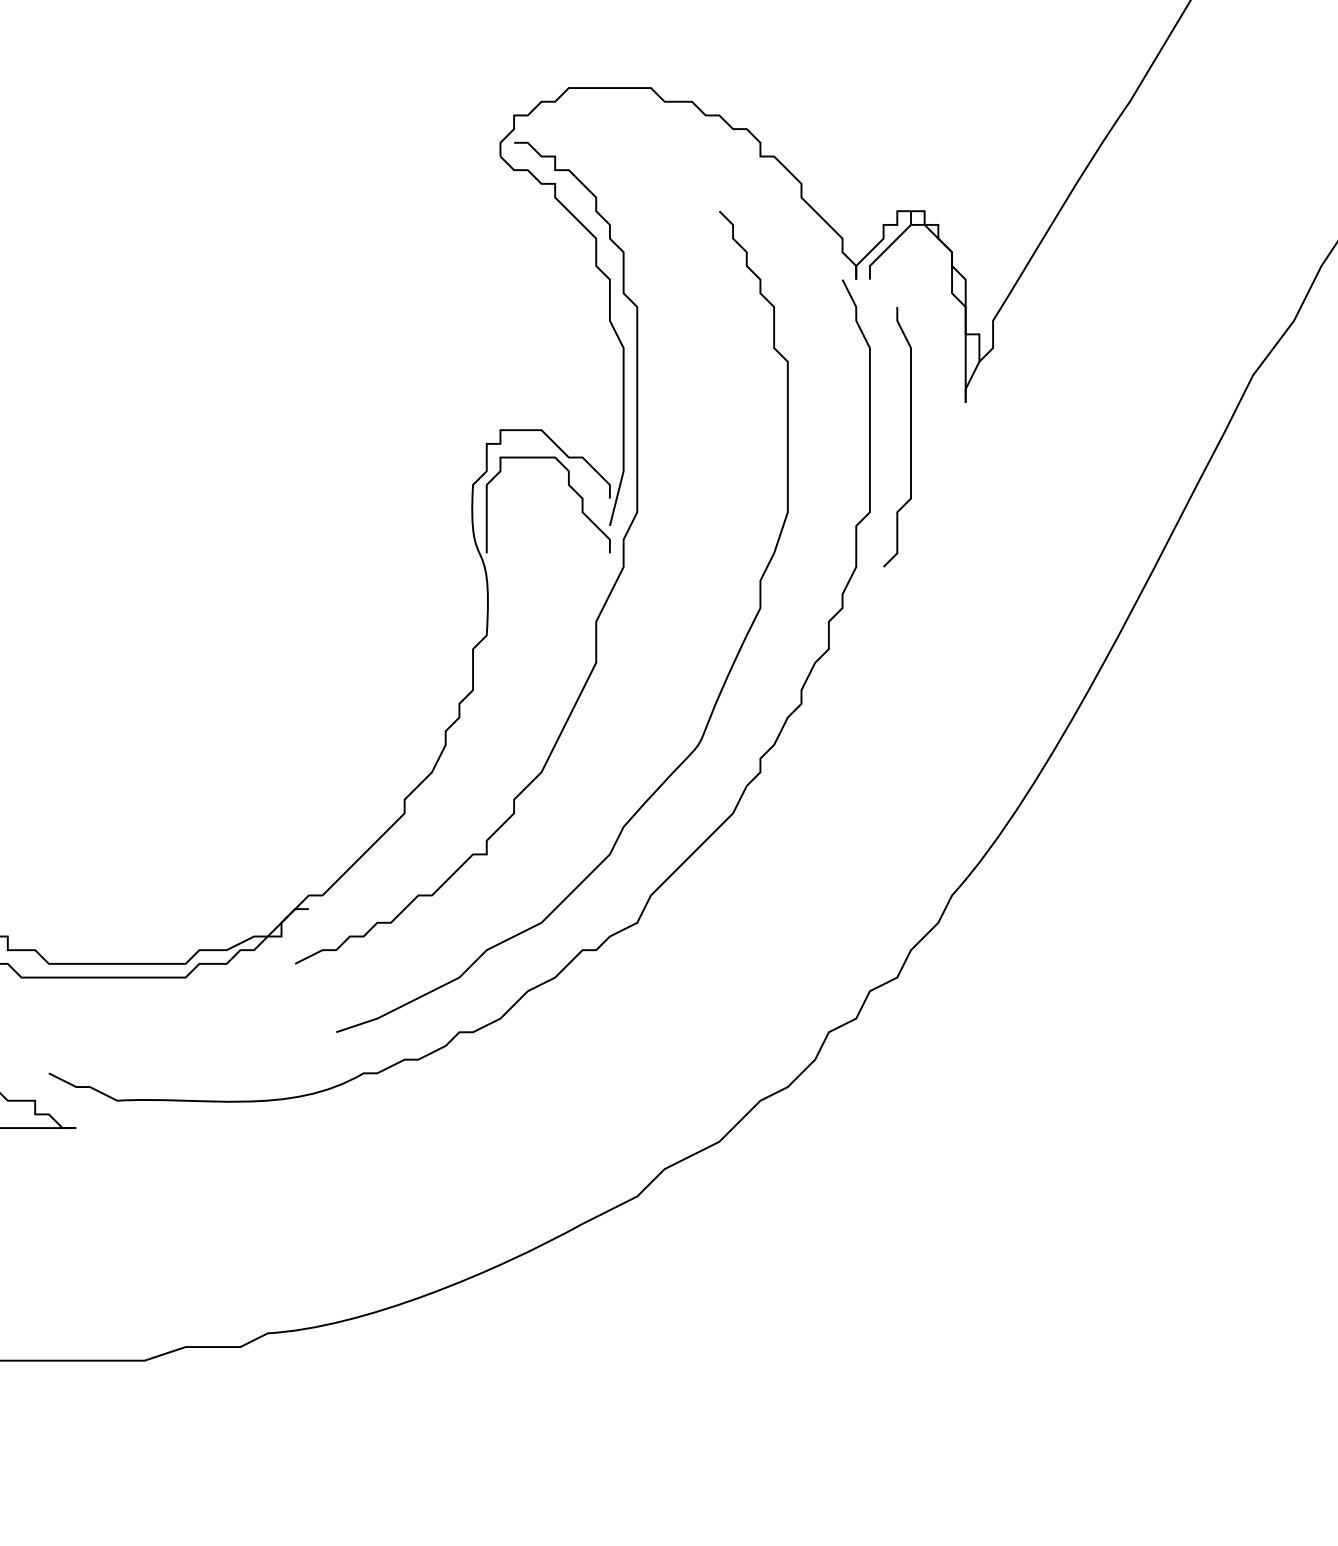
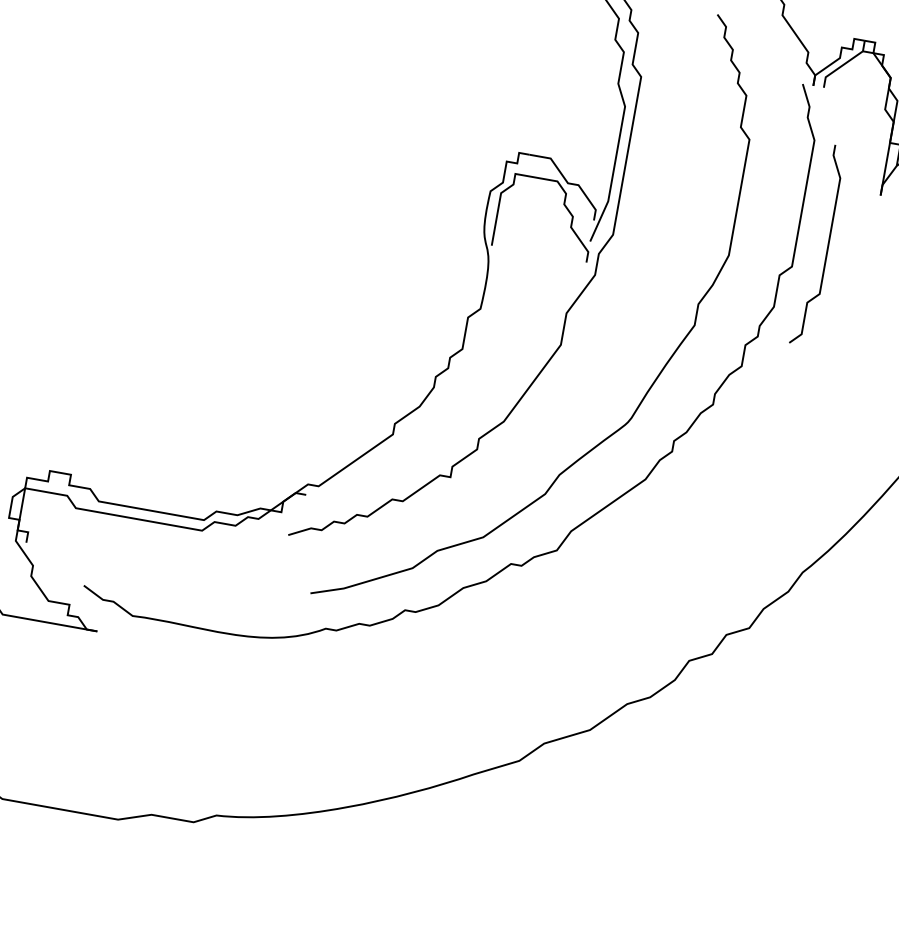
curve: (910, 437) -> (827, 246), moved

